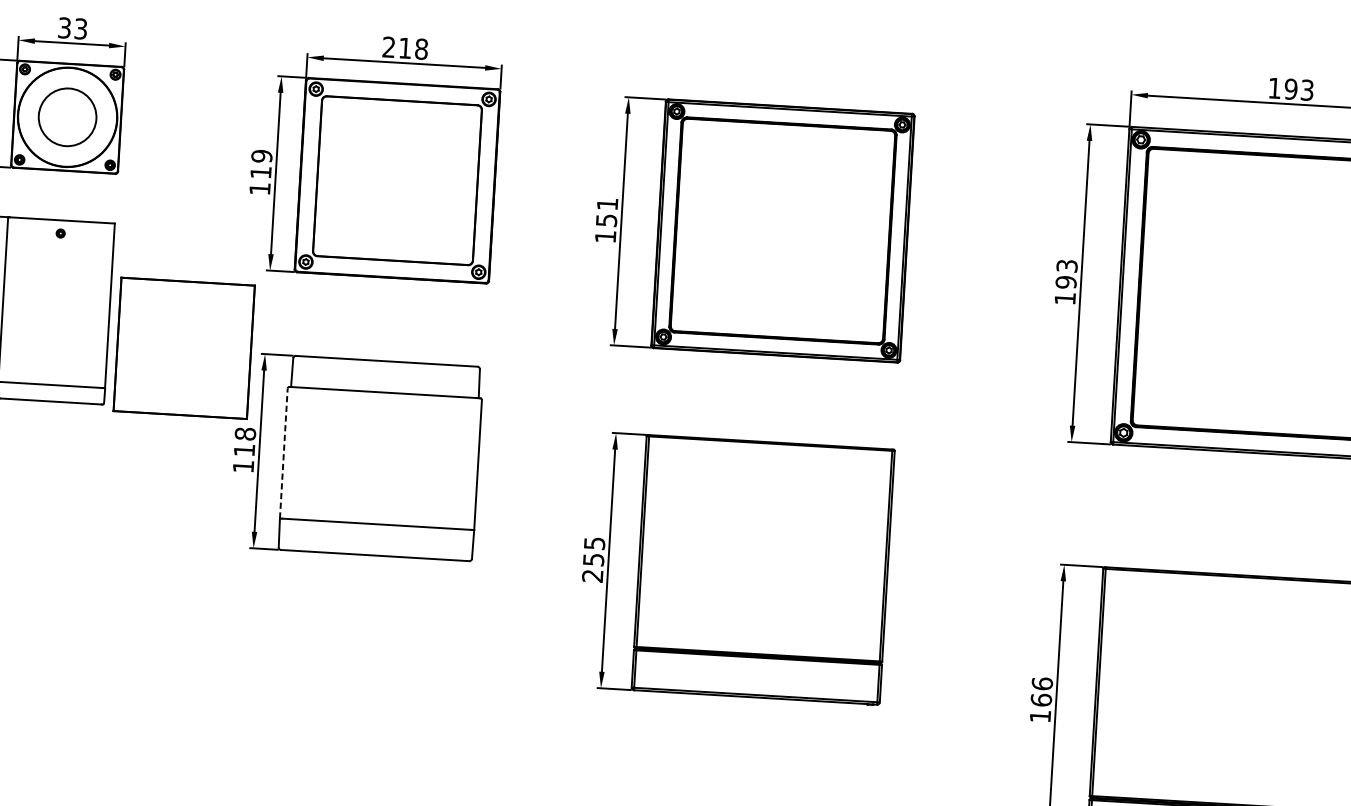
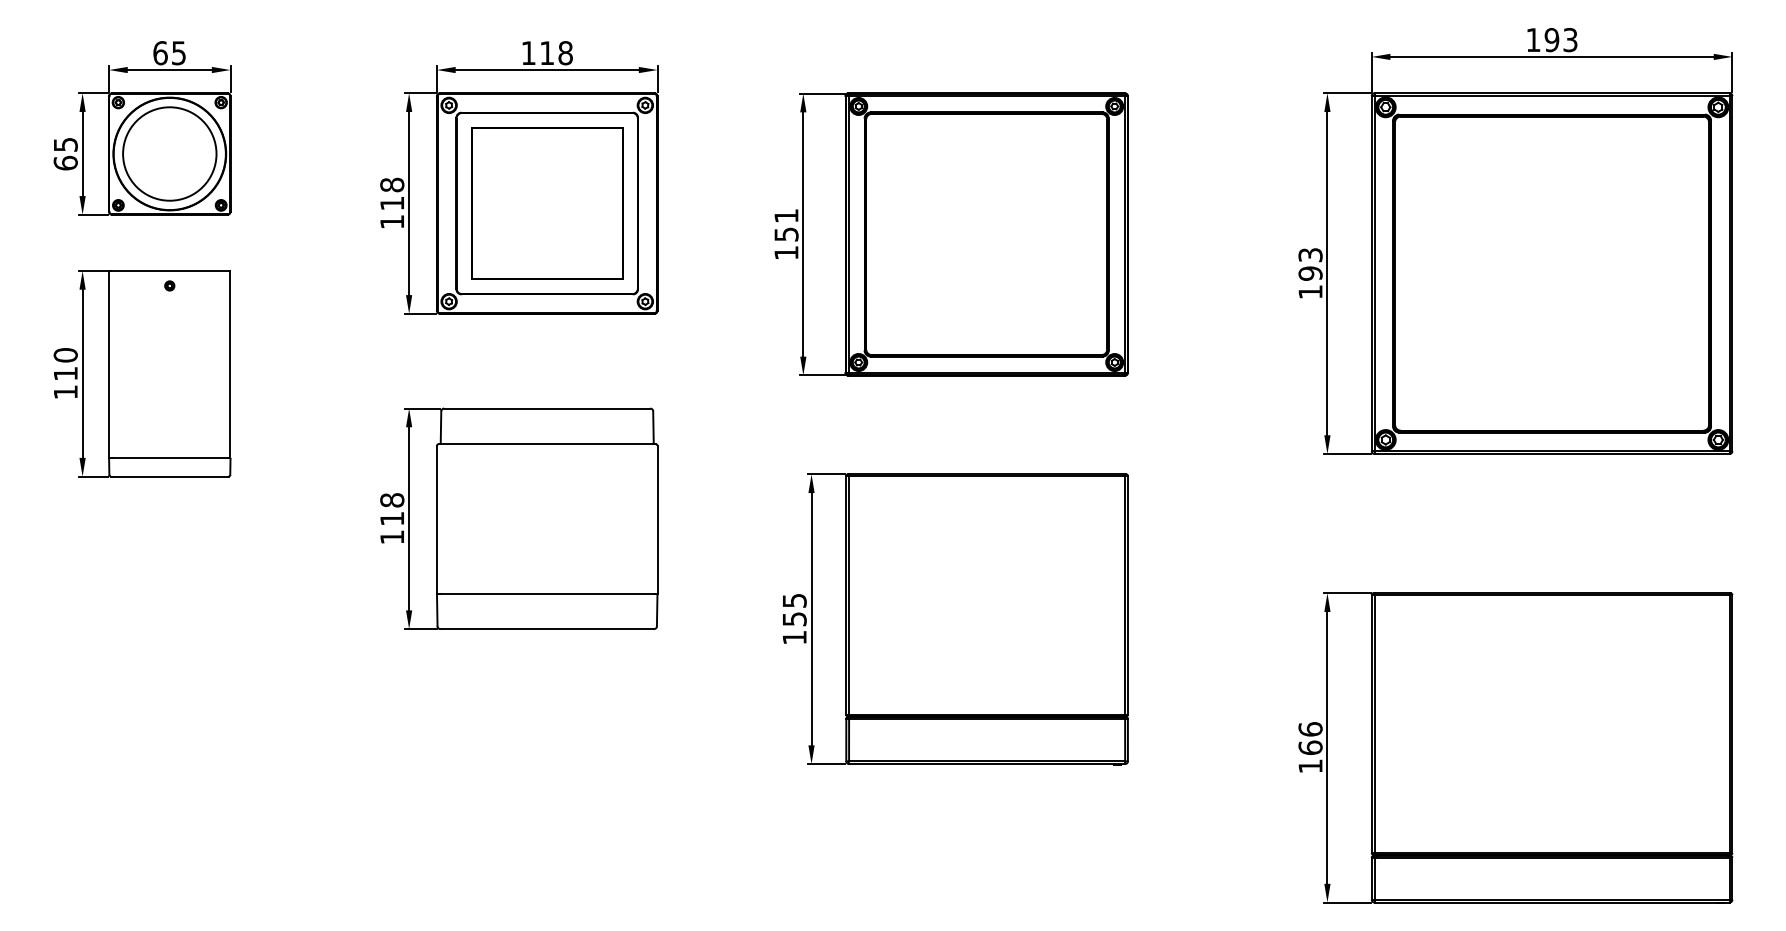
text: (72, 28) -> (169, 53), 33 -> 65
text: (388, 46) -> (528, 52), 218 -> 118
circle: (67, 116) -> (169, 153), size x1.43
text: (262, 155) -> (392, 184), 119 -> 118
part: (184, 348) -> (547, 203), moved
line: (283, 453) -> (436, 519), dashed -> solid
text: (592, 575) -> (794, 637), 255 -> 155

